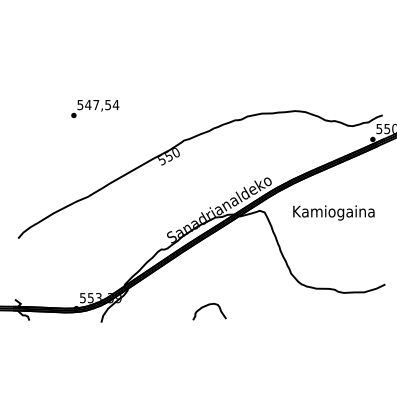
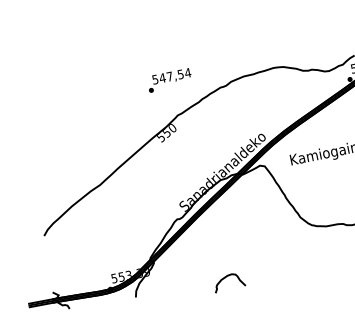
text: (95, 109) -> (170, 80), moved
curve: (207, 306) -> (226, 277), moved

